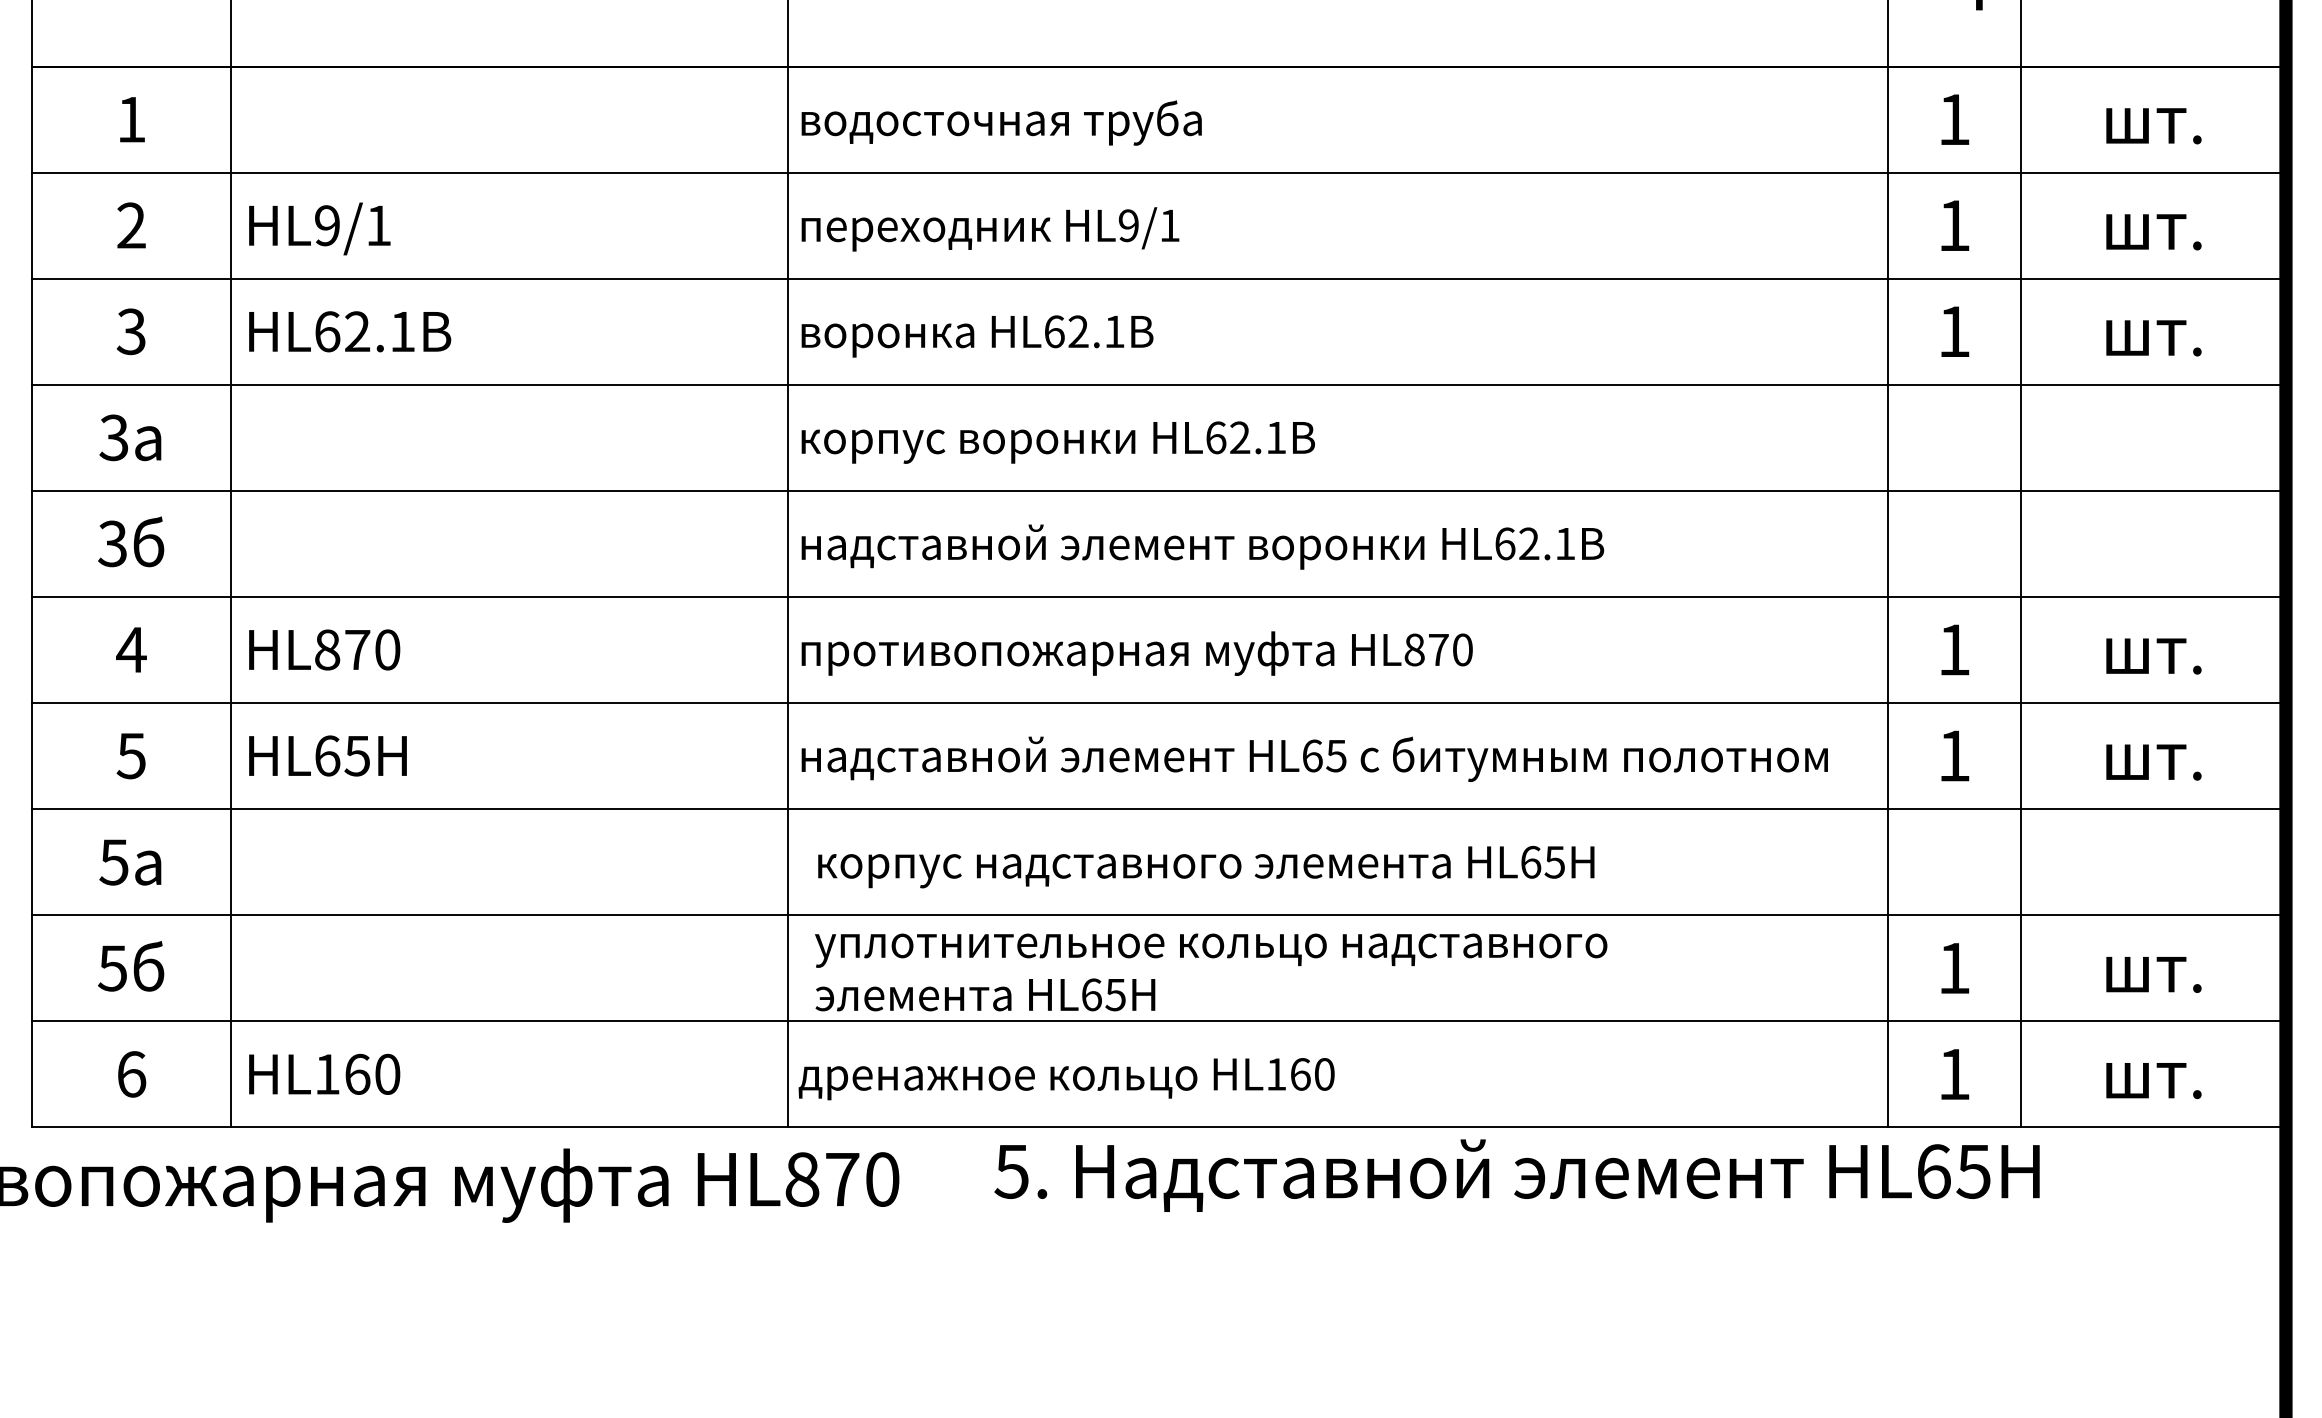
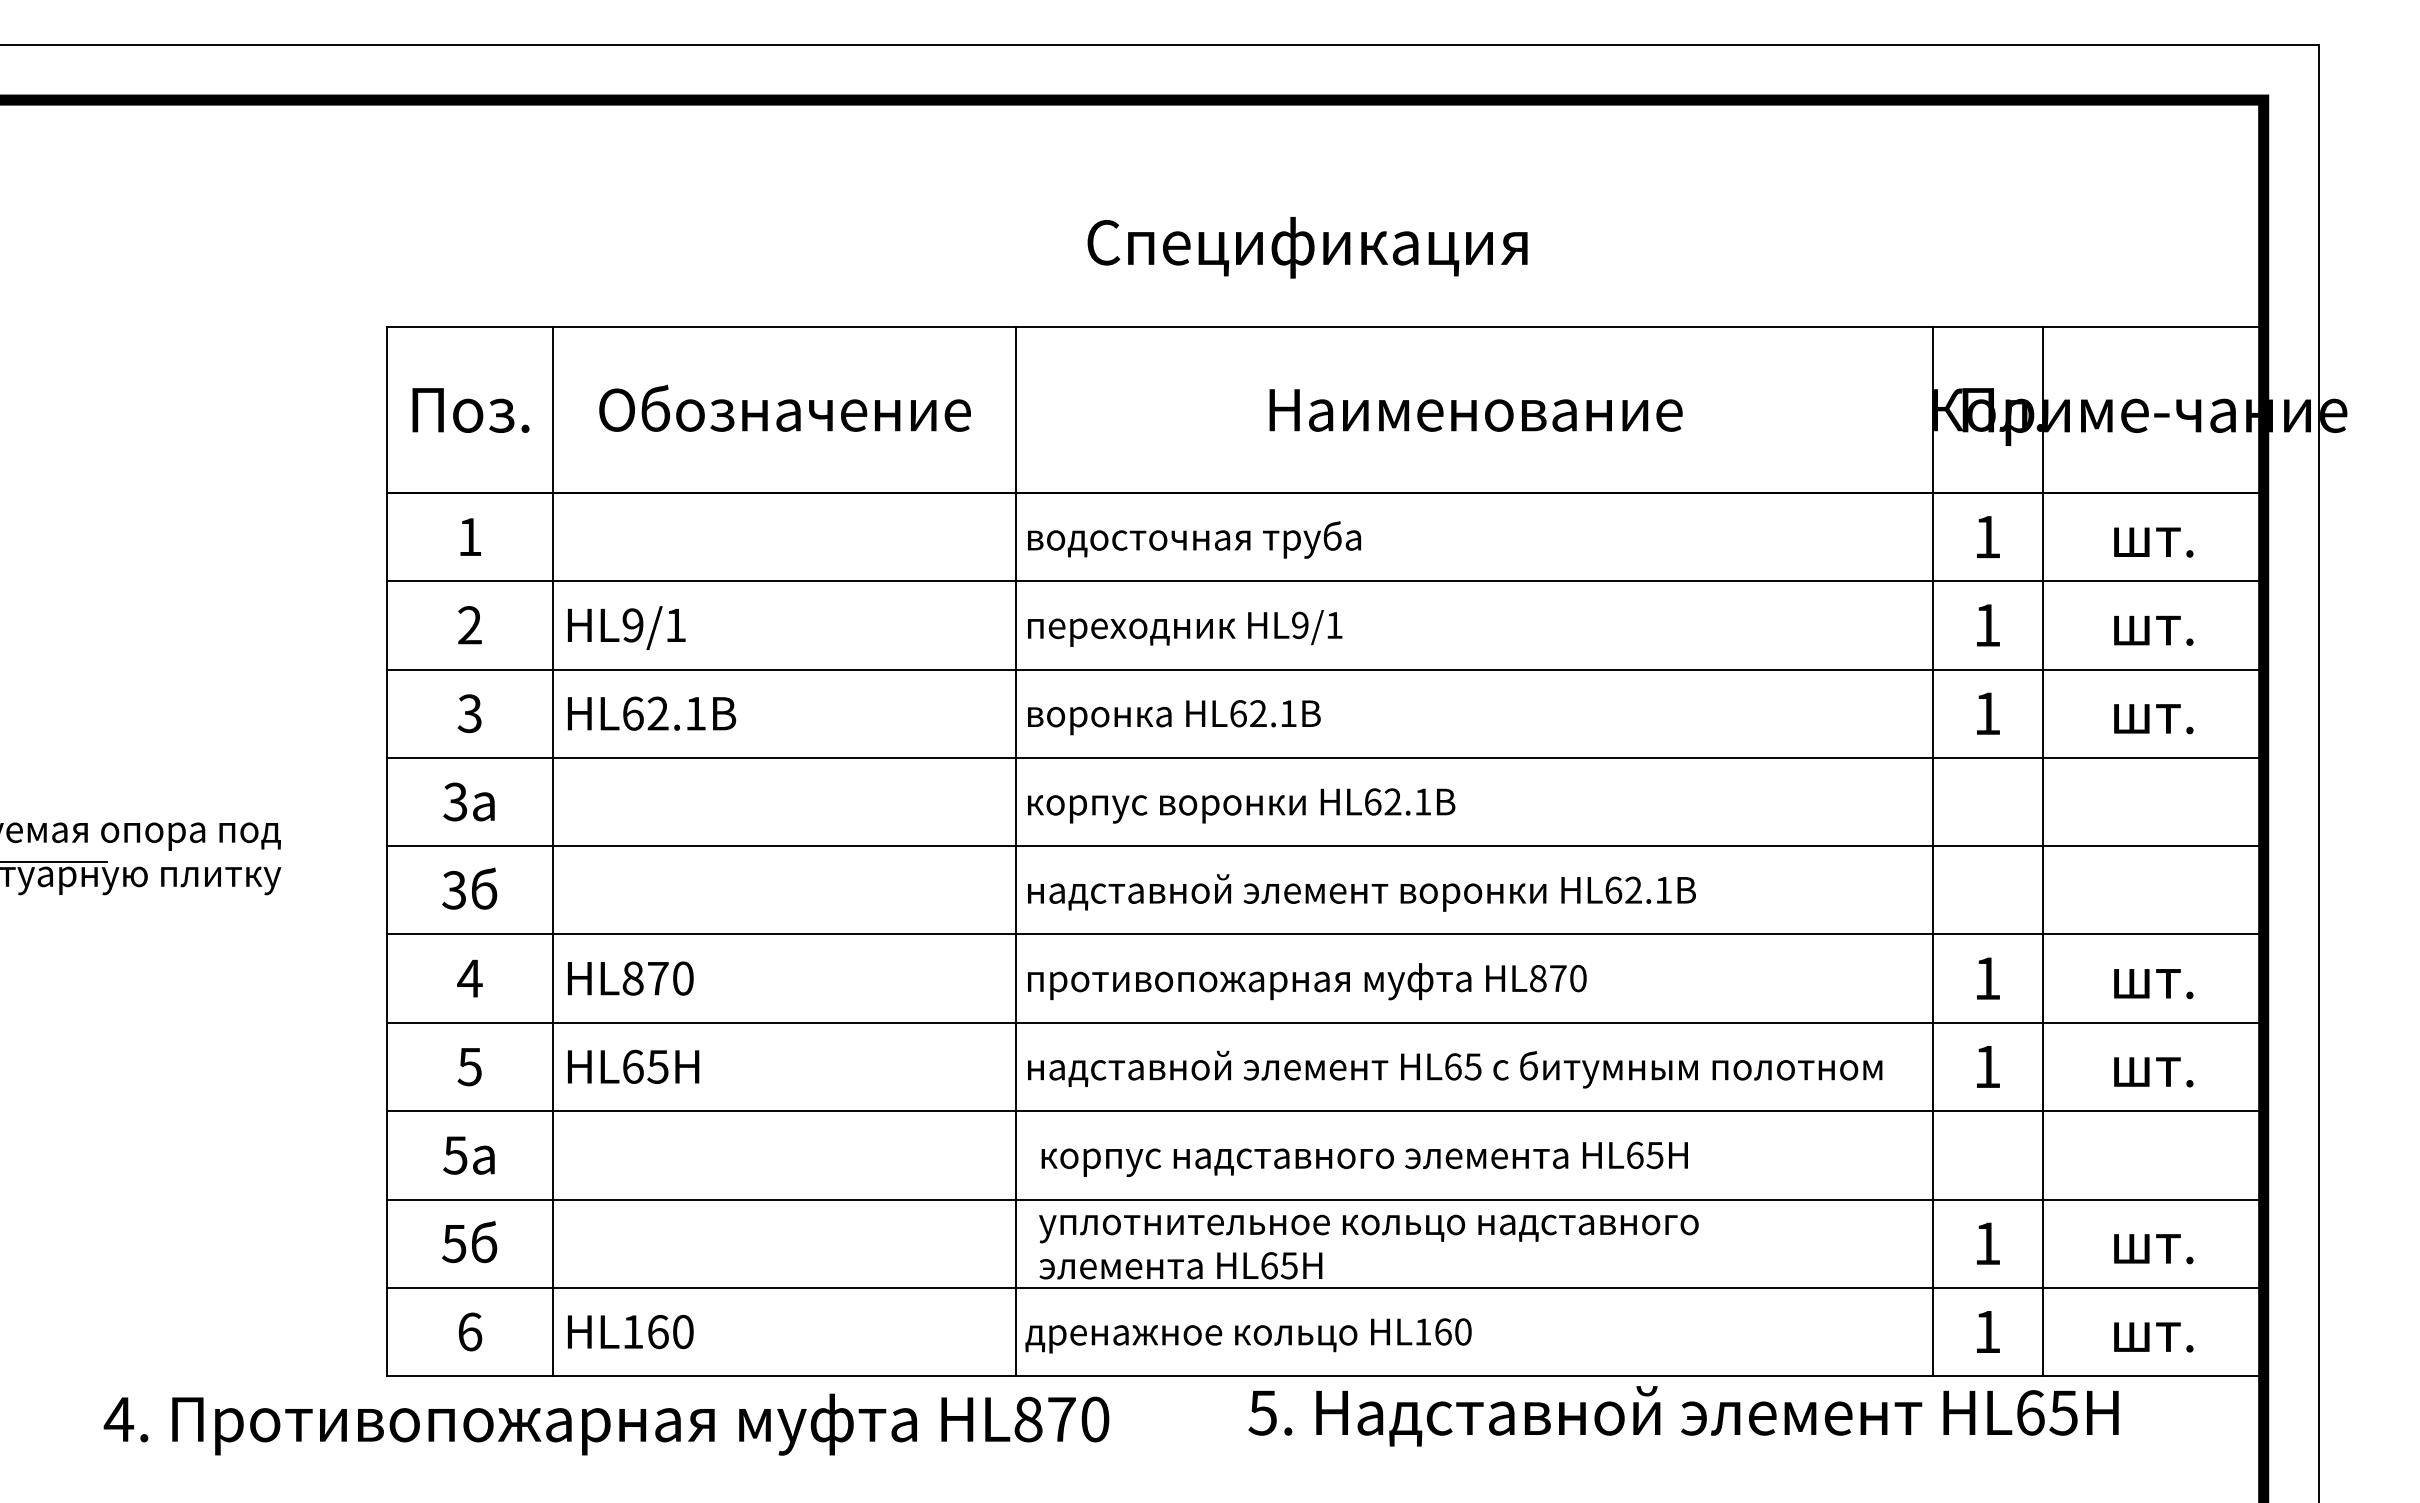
text: (1517, 1175) -> (1683, 1416), moved

